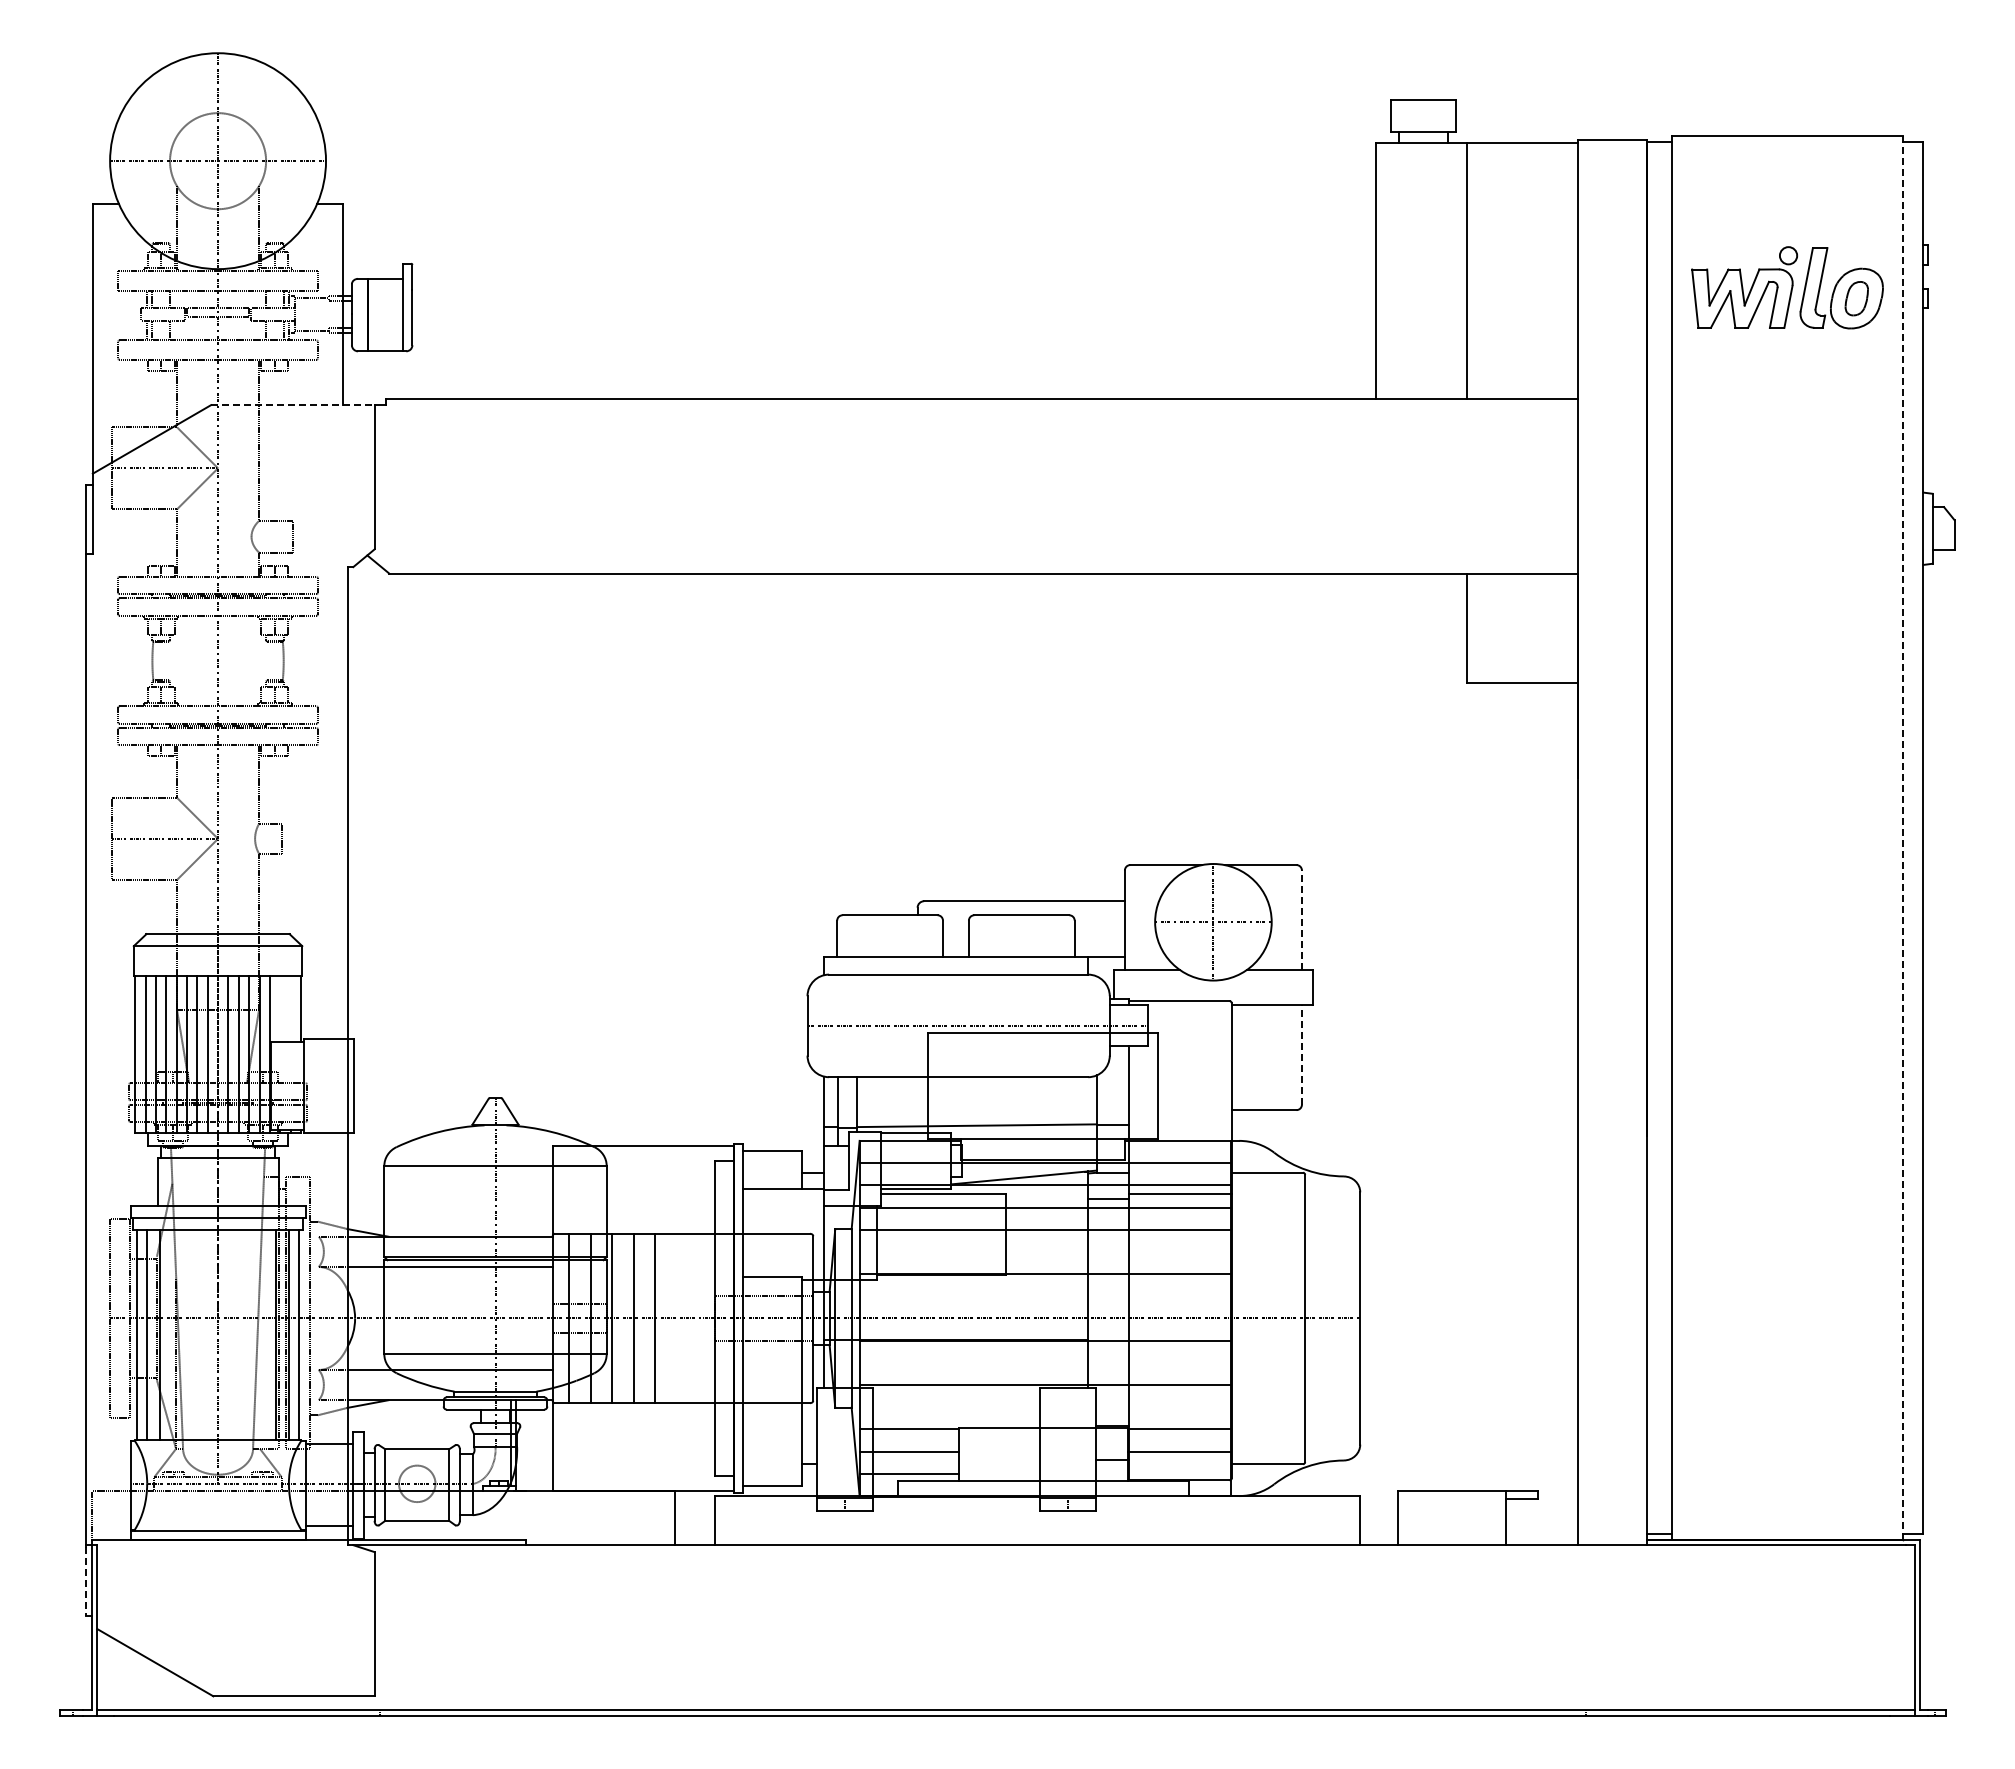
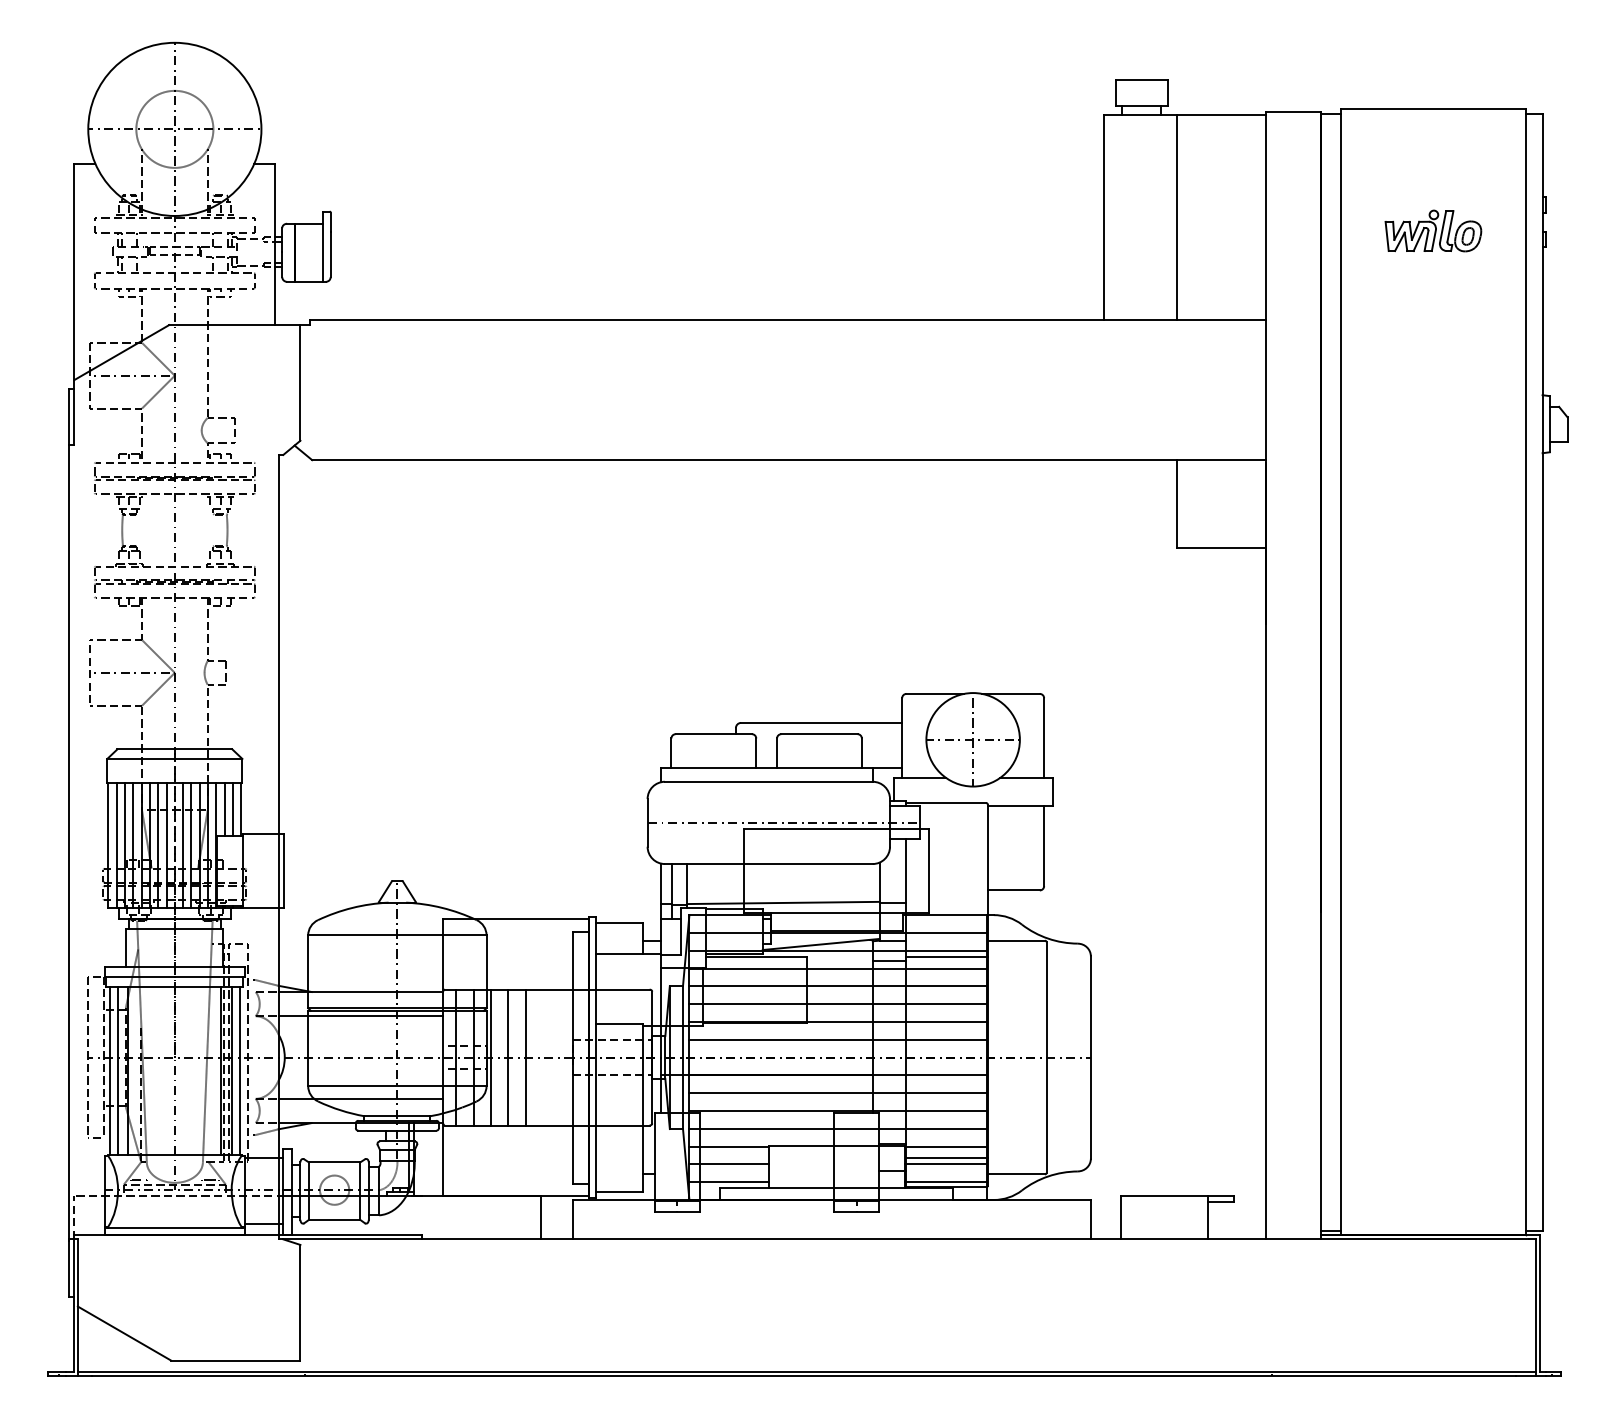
part: (1786, 287) -> (1432, 230), size x0.62
line: (292, 405) -> (234, 325), dashed -> solid
line: (1903, 838) -> (1526, 672), dashed -> solid
line: (1301, 920) -> (1043, 738), dashed -> solid
line: (280, 1008) -> (224, 808), added
line: (290, 1008) -> (232, 808), added
line: (1301, 1055) -> (1043, 846), dashed -> solid
line: (1045, 1251) -> (838, 1003), added
line: (1045, 1296) -> (838, 1039), added
line: (1045, 1362) -> (838, 1092), added
line: (1045, 1407) -> (838, 1128), added
line: (1180, 1443) -> (946, 1157), added
line: (1179, 1473) -> (945, 1181), added
line: (86, 1581) -> (69, 1268), dashed -> solid

